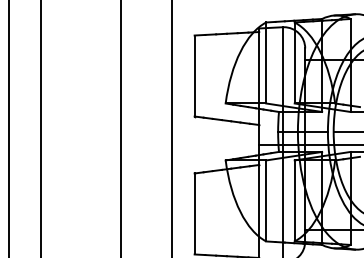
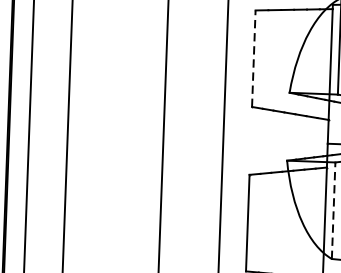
line: (194, 75) -> (253, 58), solid -> dashed
line: (266, 200) -> (334, 210), solid -> dashed

